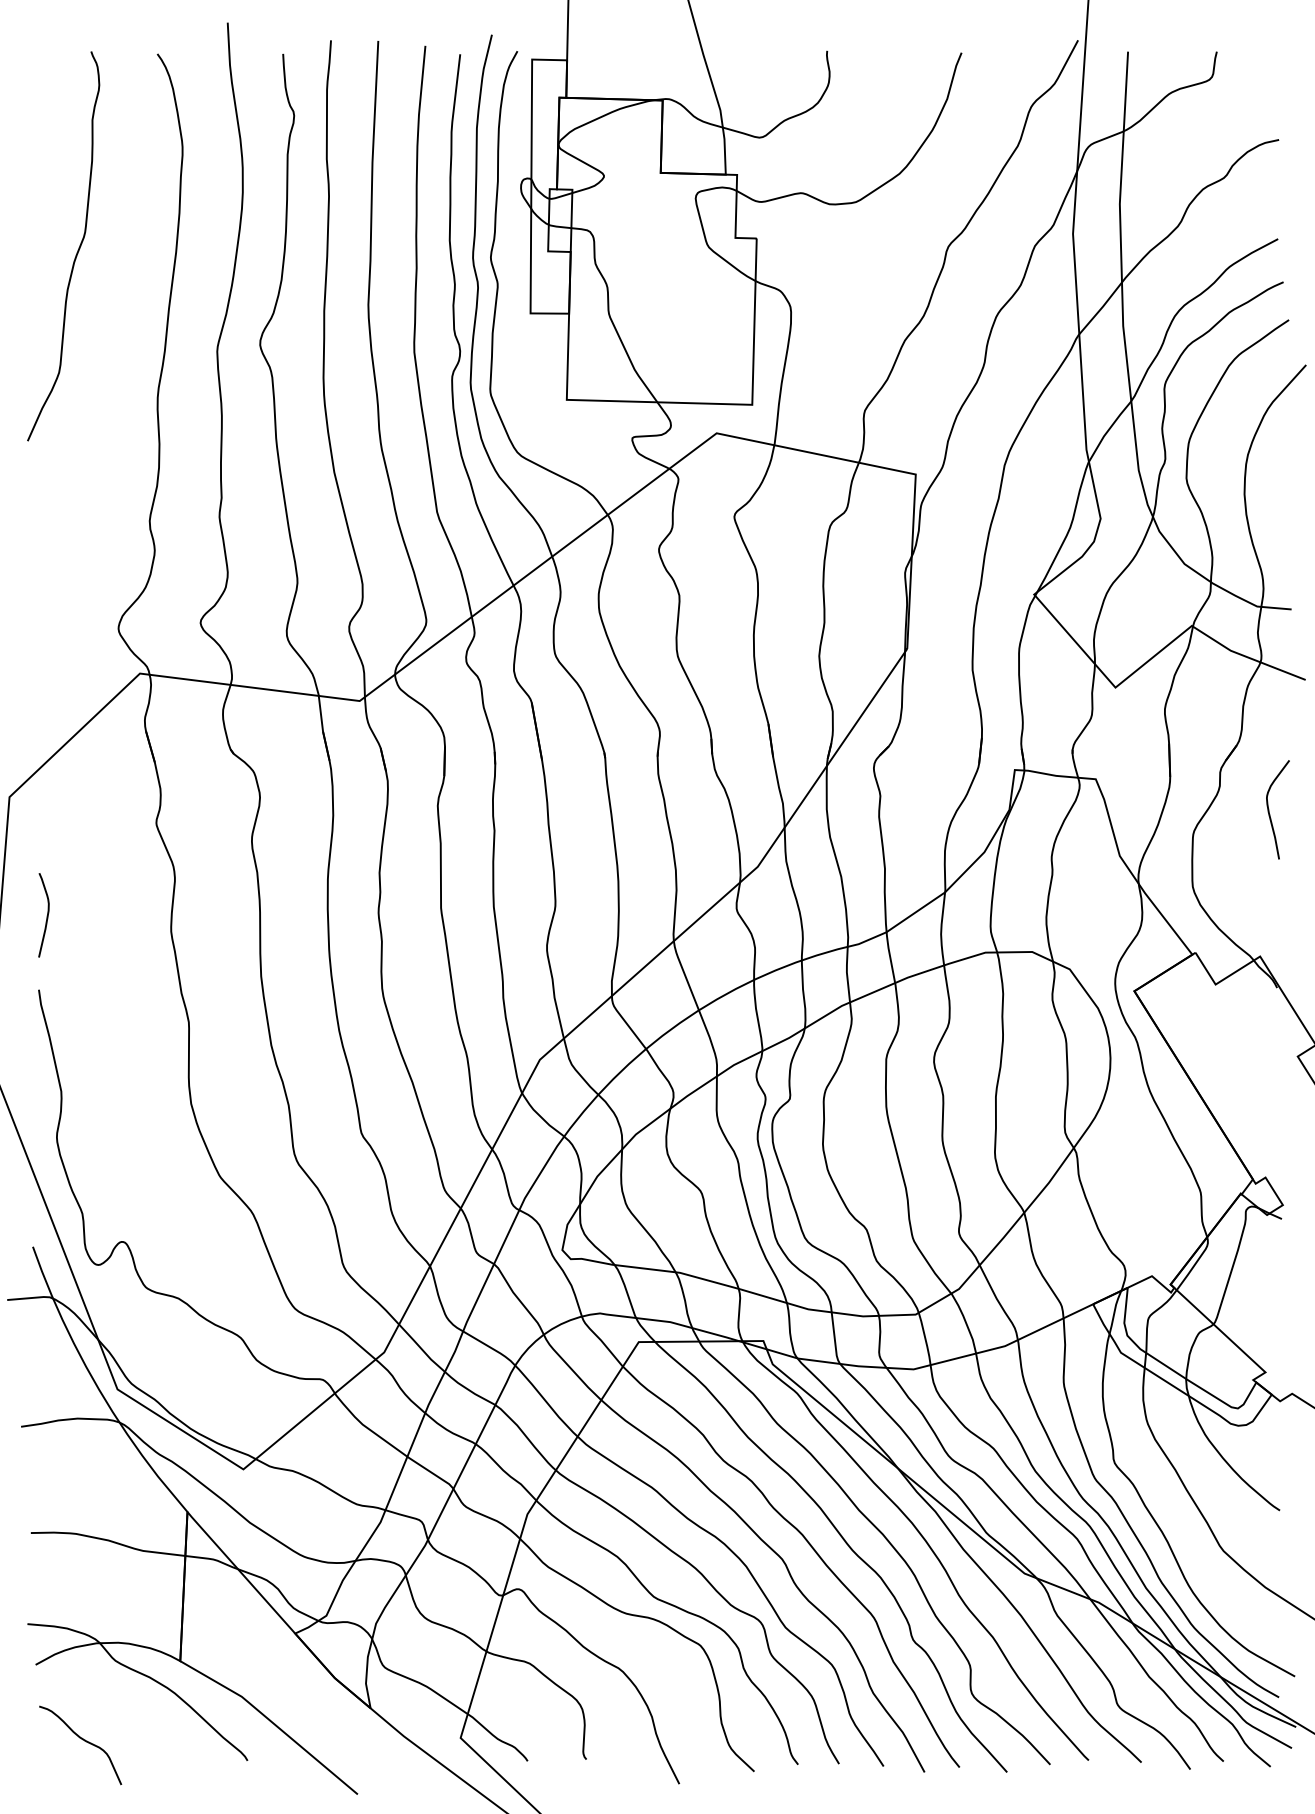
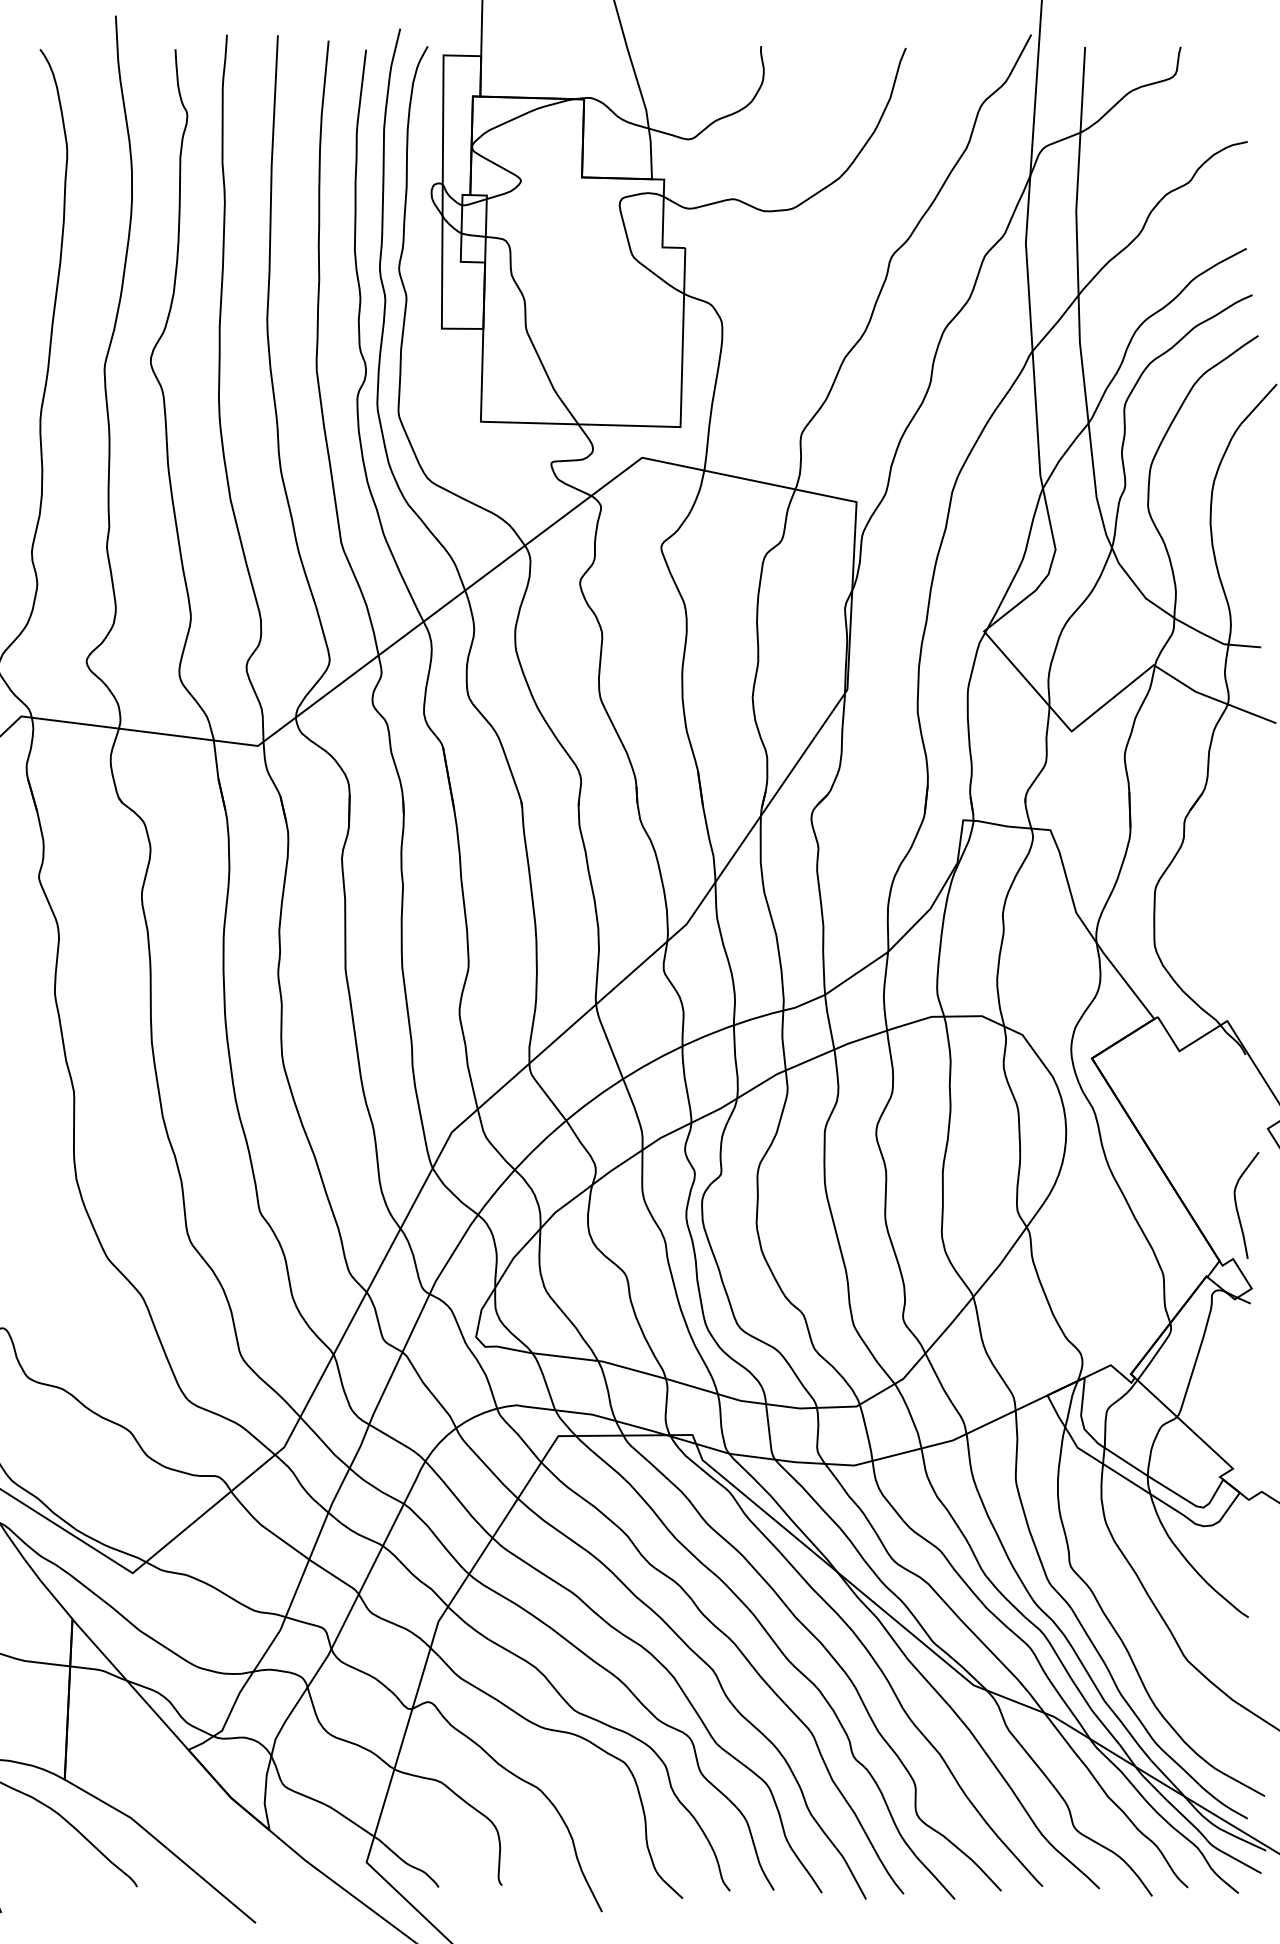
curve: (1269, 809) -> (1237, 1205), moved

